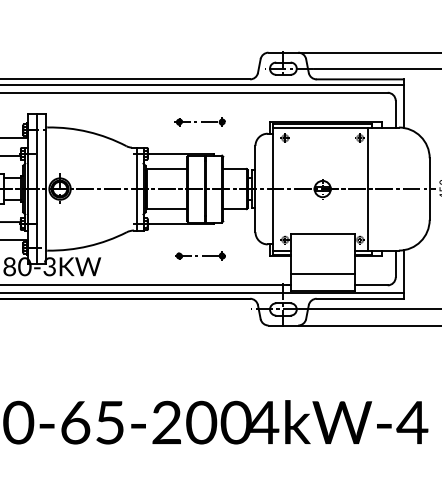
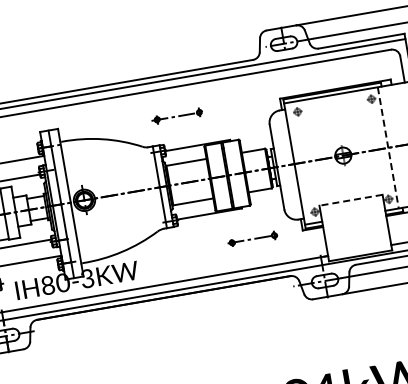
part: (199, 121) -> (176, 115), moved
line: (368, 189) -> (388, 148), solid -> dashed
line: (322, 234) -> (350, 200), solid -> dashed
part: (200, 255) -> (252, 238), moved
line: (322, 274) -> (357, 239), removed

